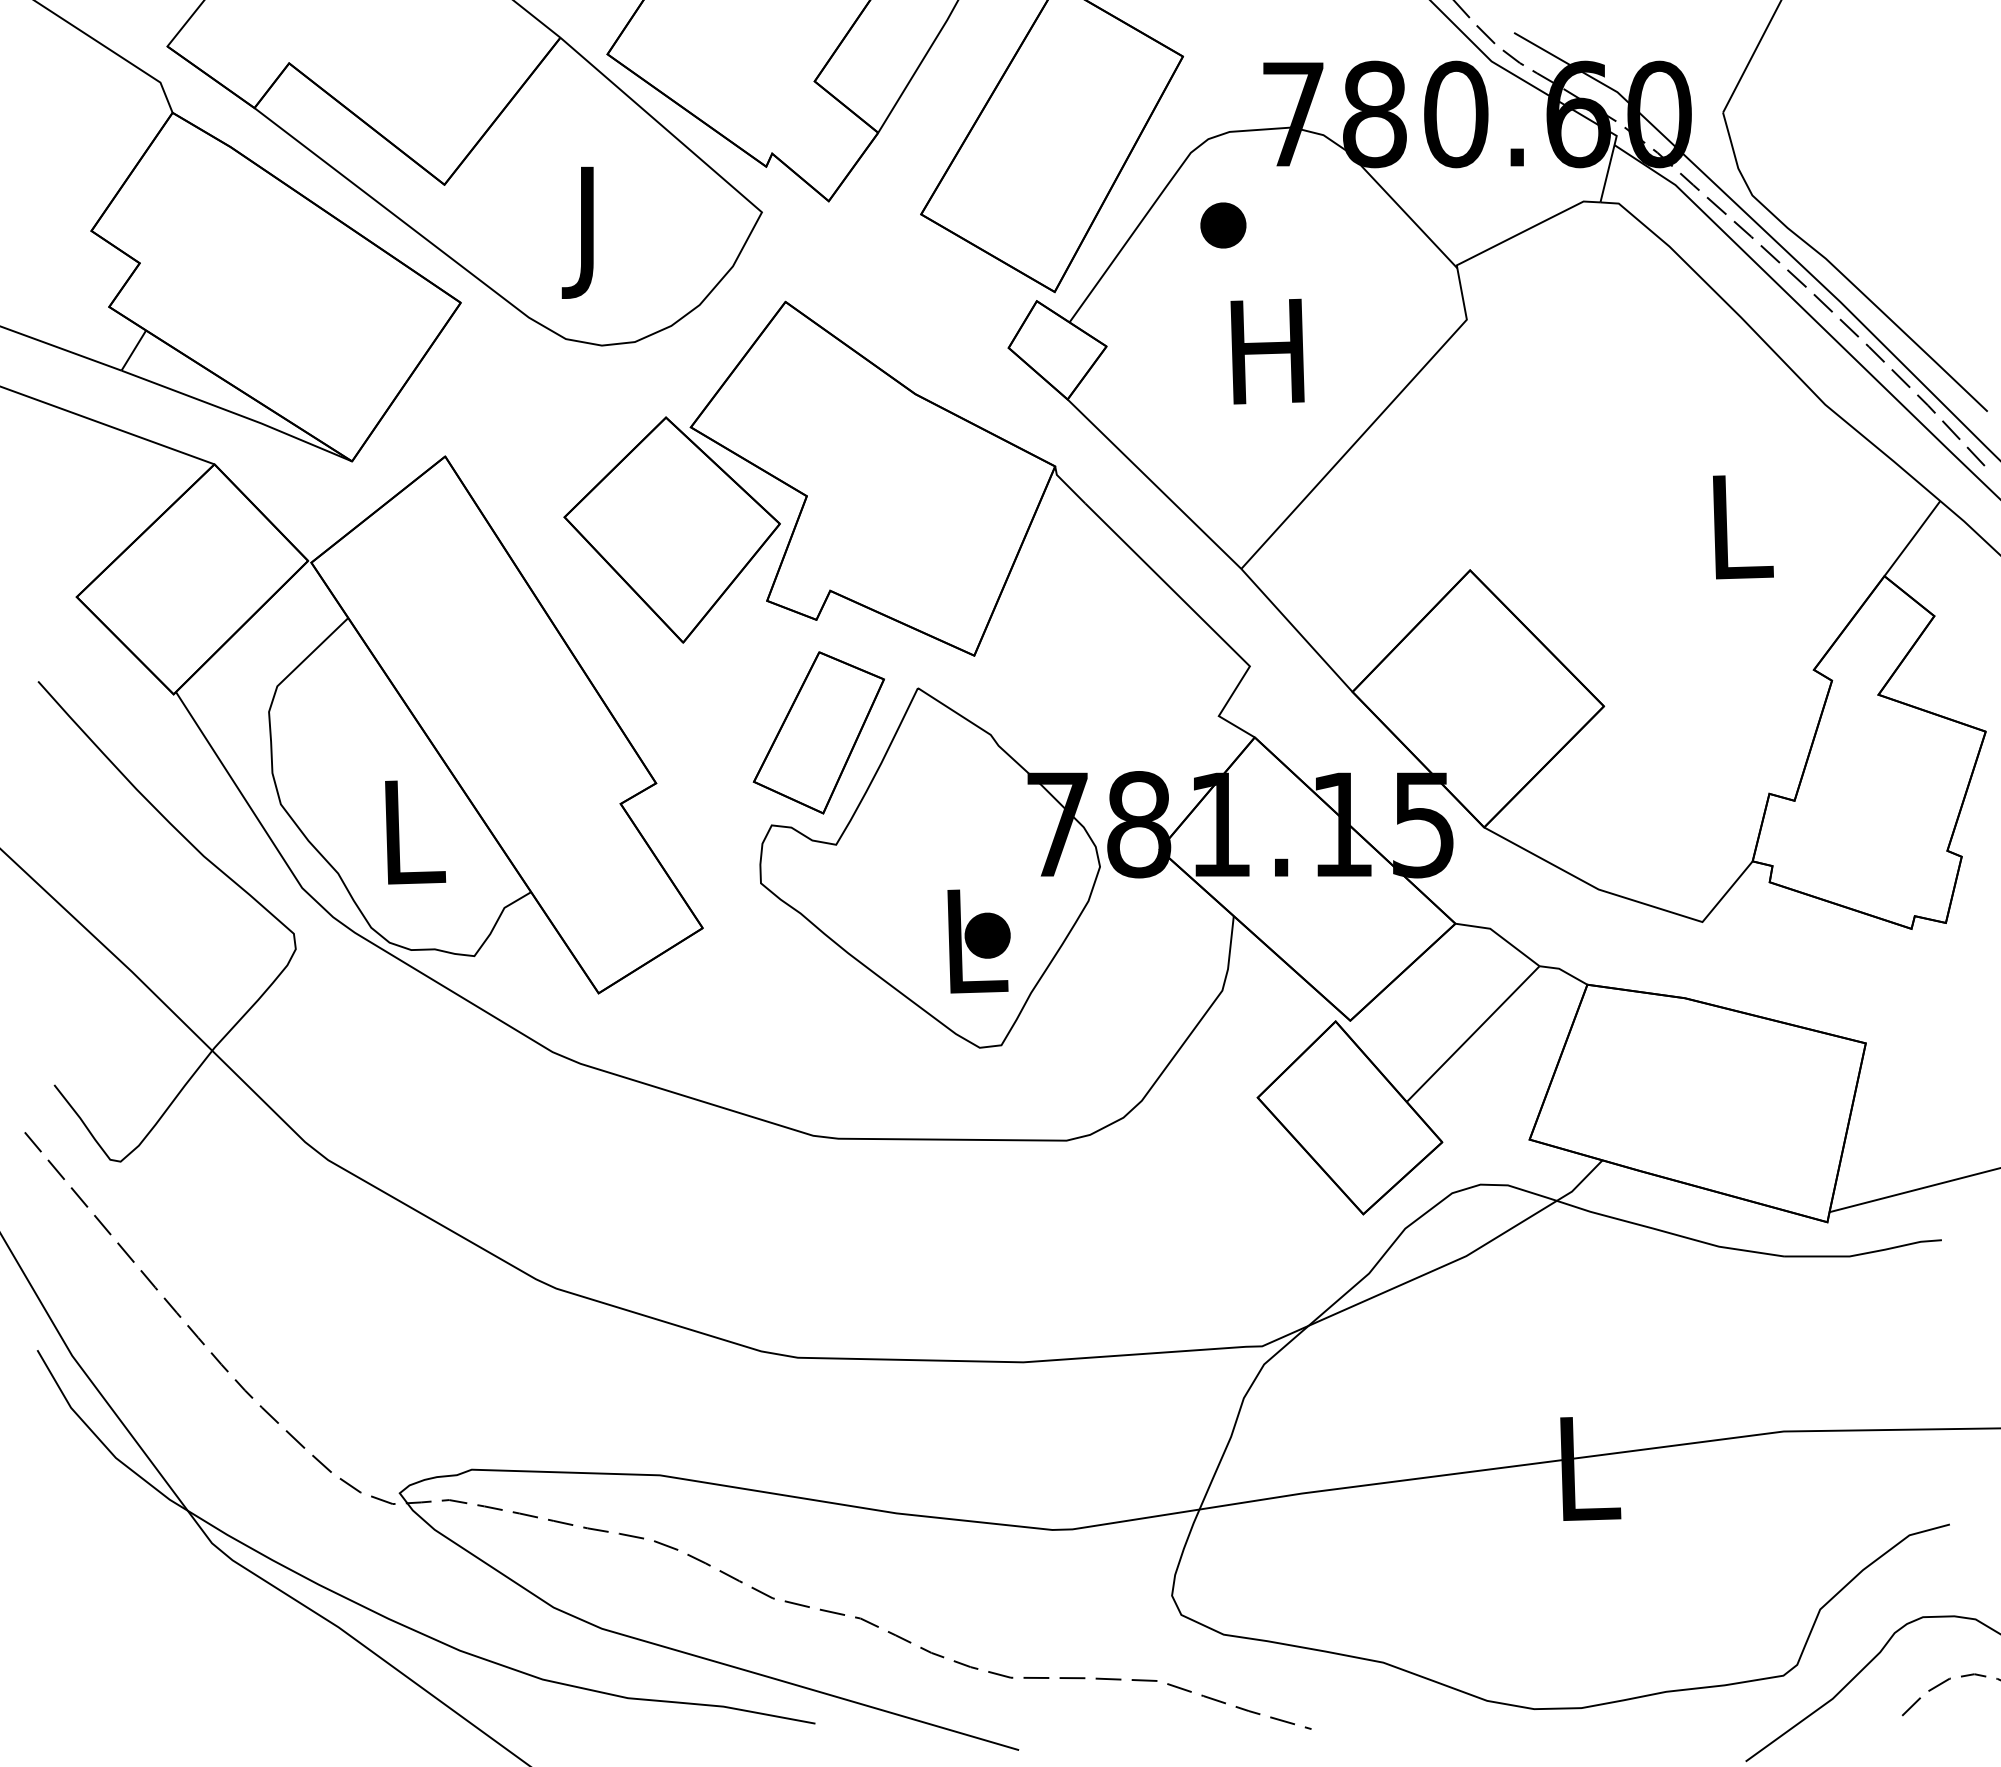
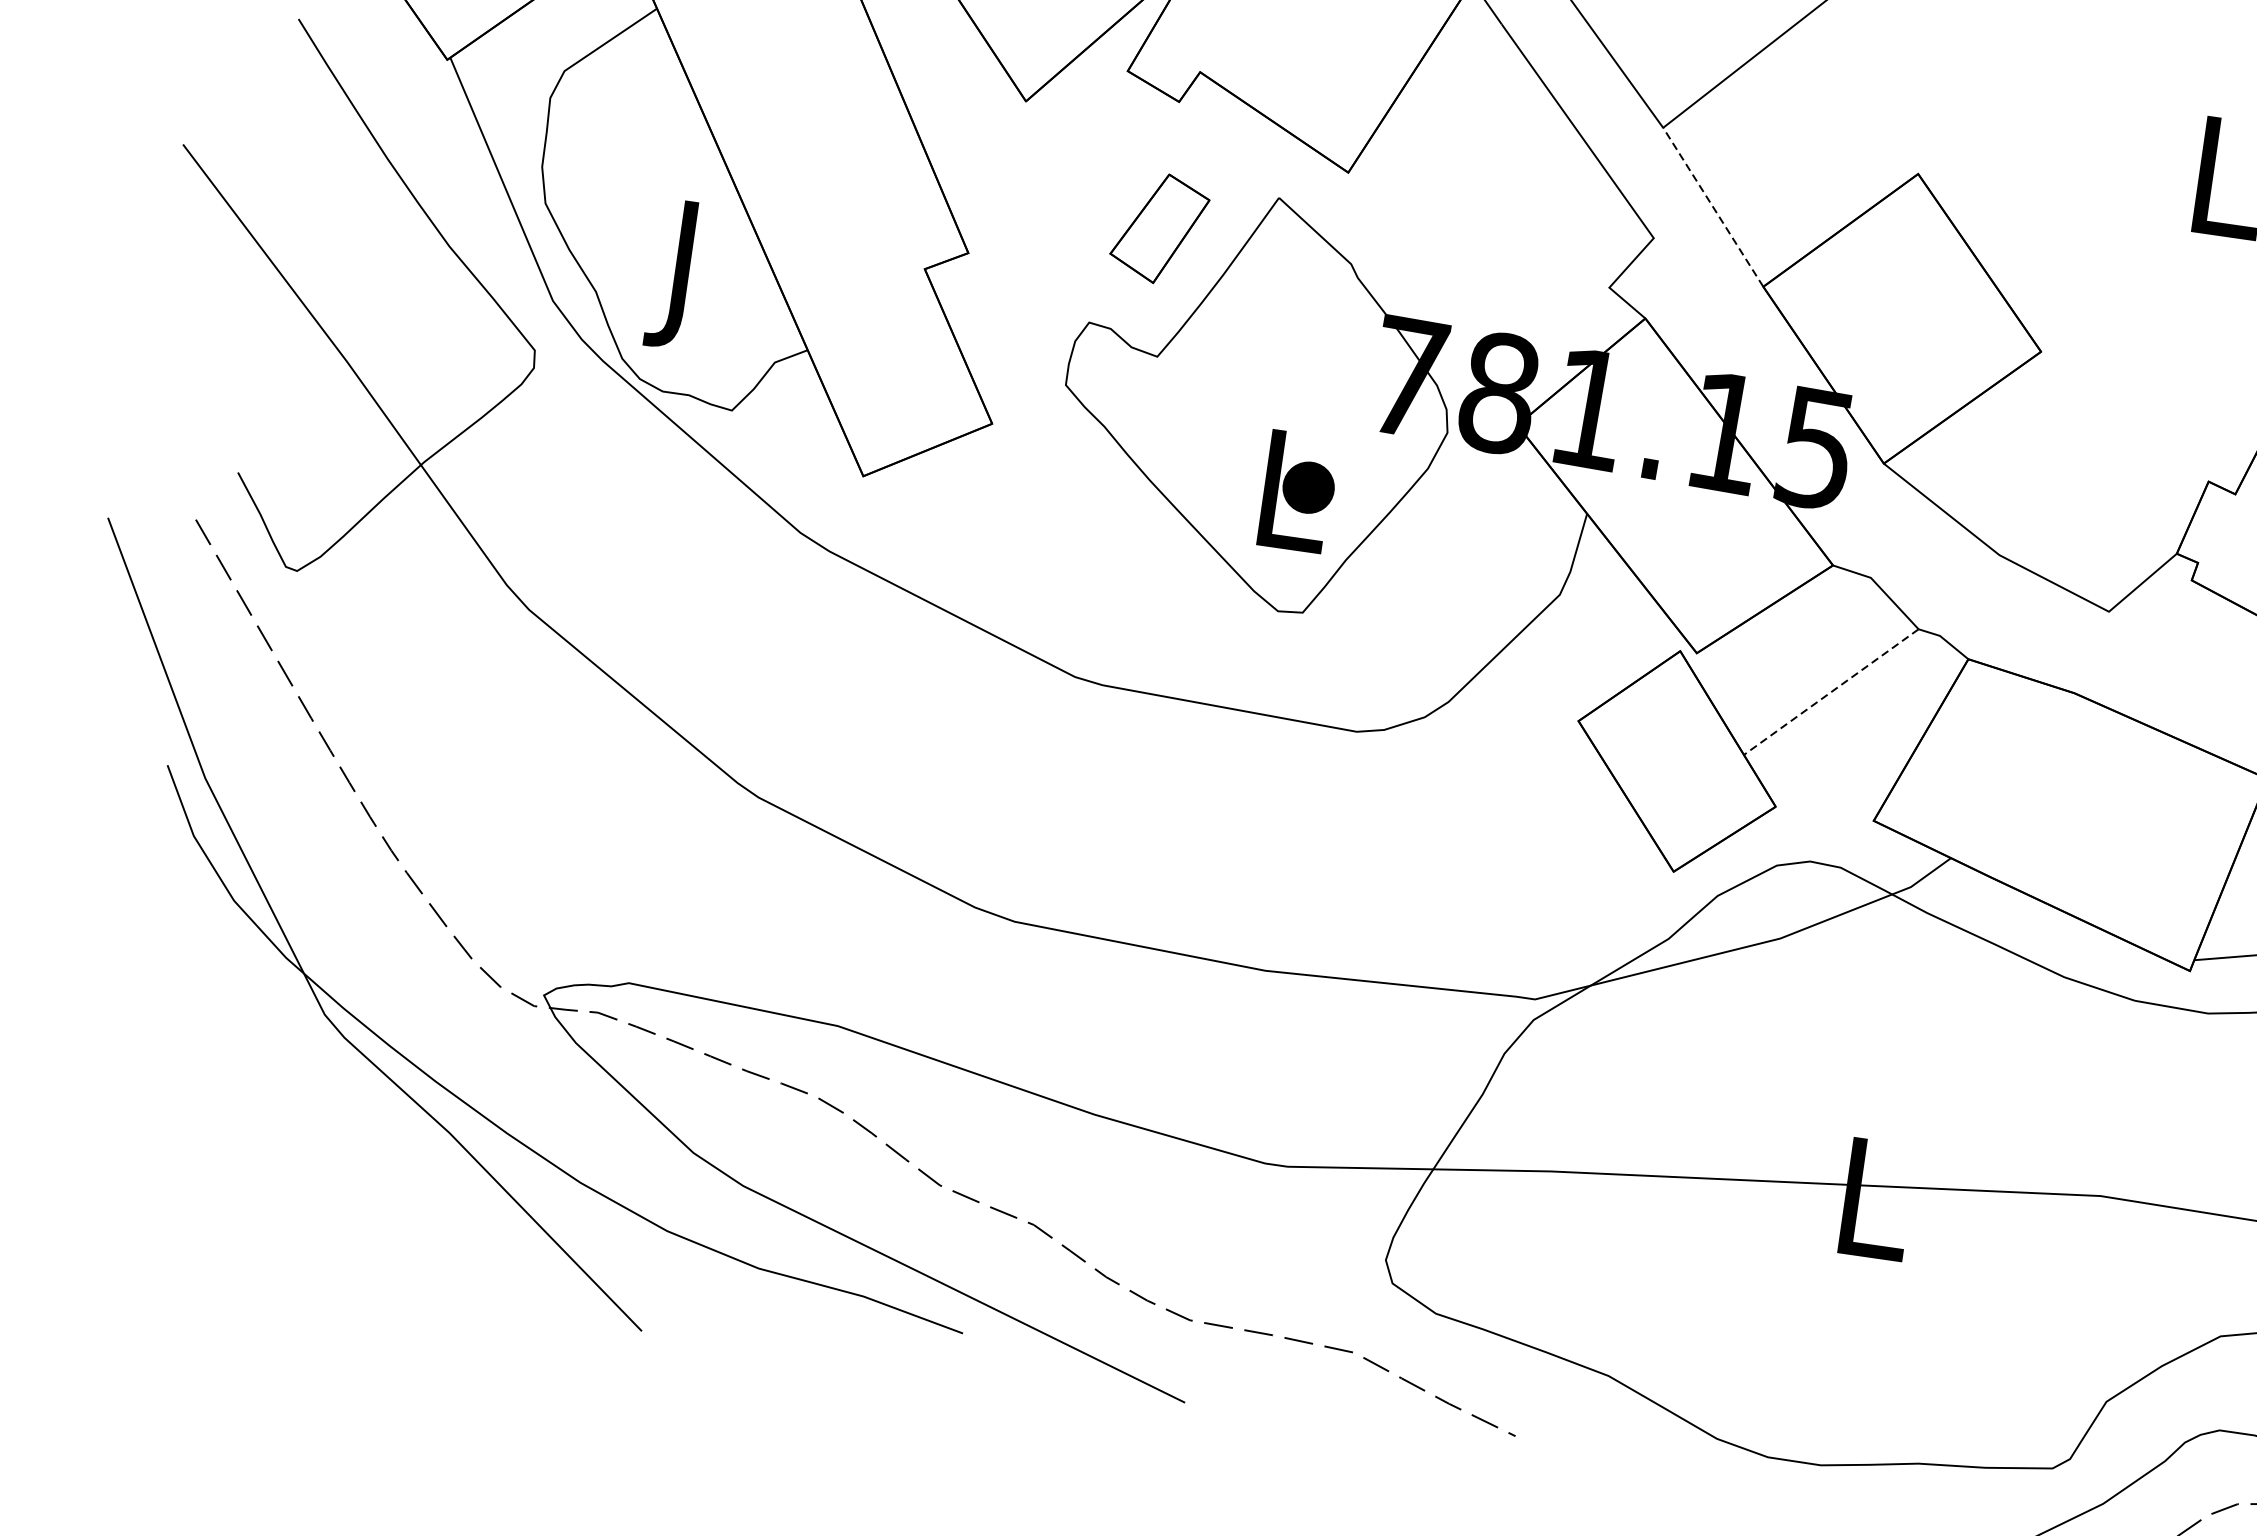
line: (1296, 630) -> (1712, 207), solid -> dashed
part: (818, 732) -> (1159, 228), size x0.6
text: (415, 846) -> (687, 276), L -> J
line: (1473, 1034) -> (1831, 692), solid -> dashed

